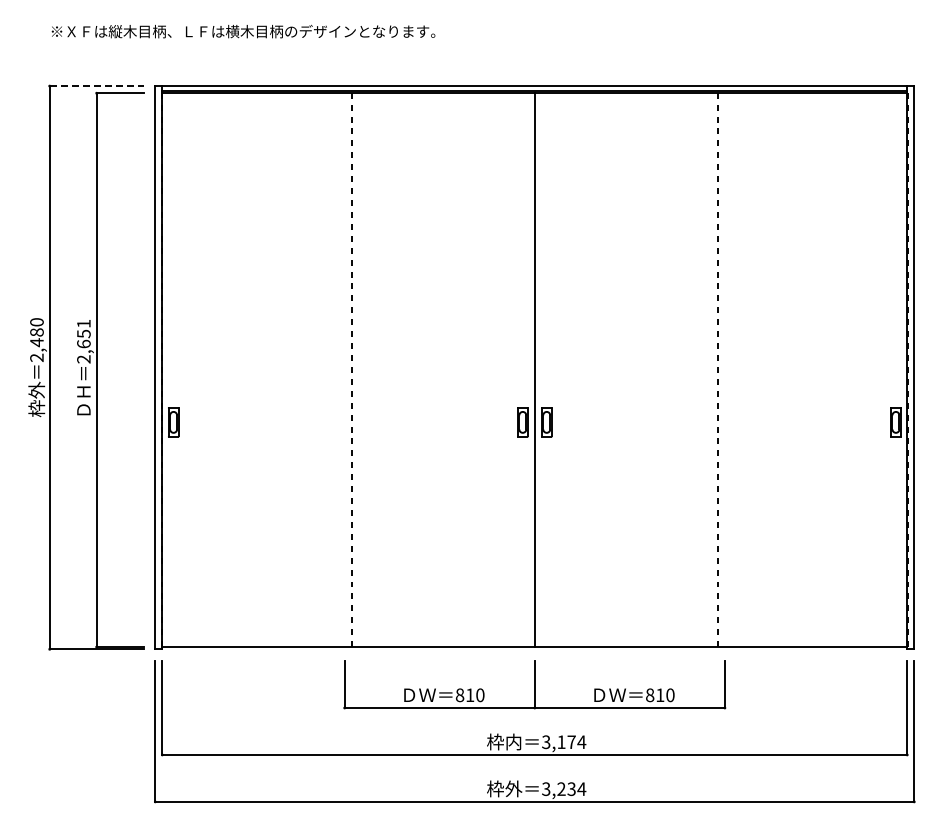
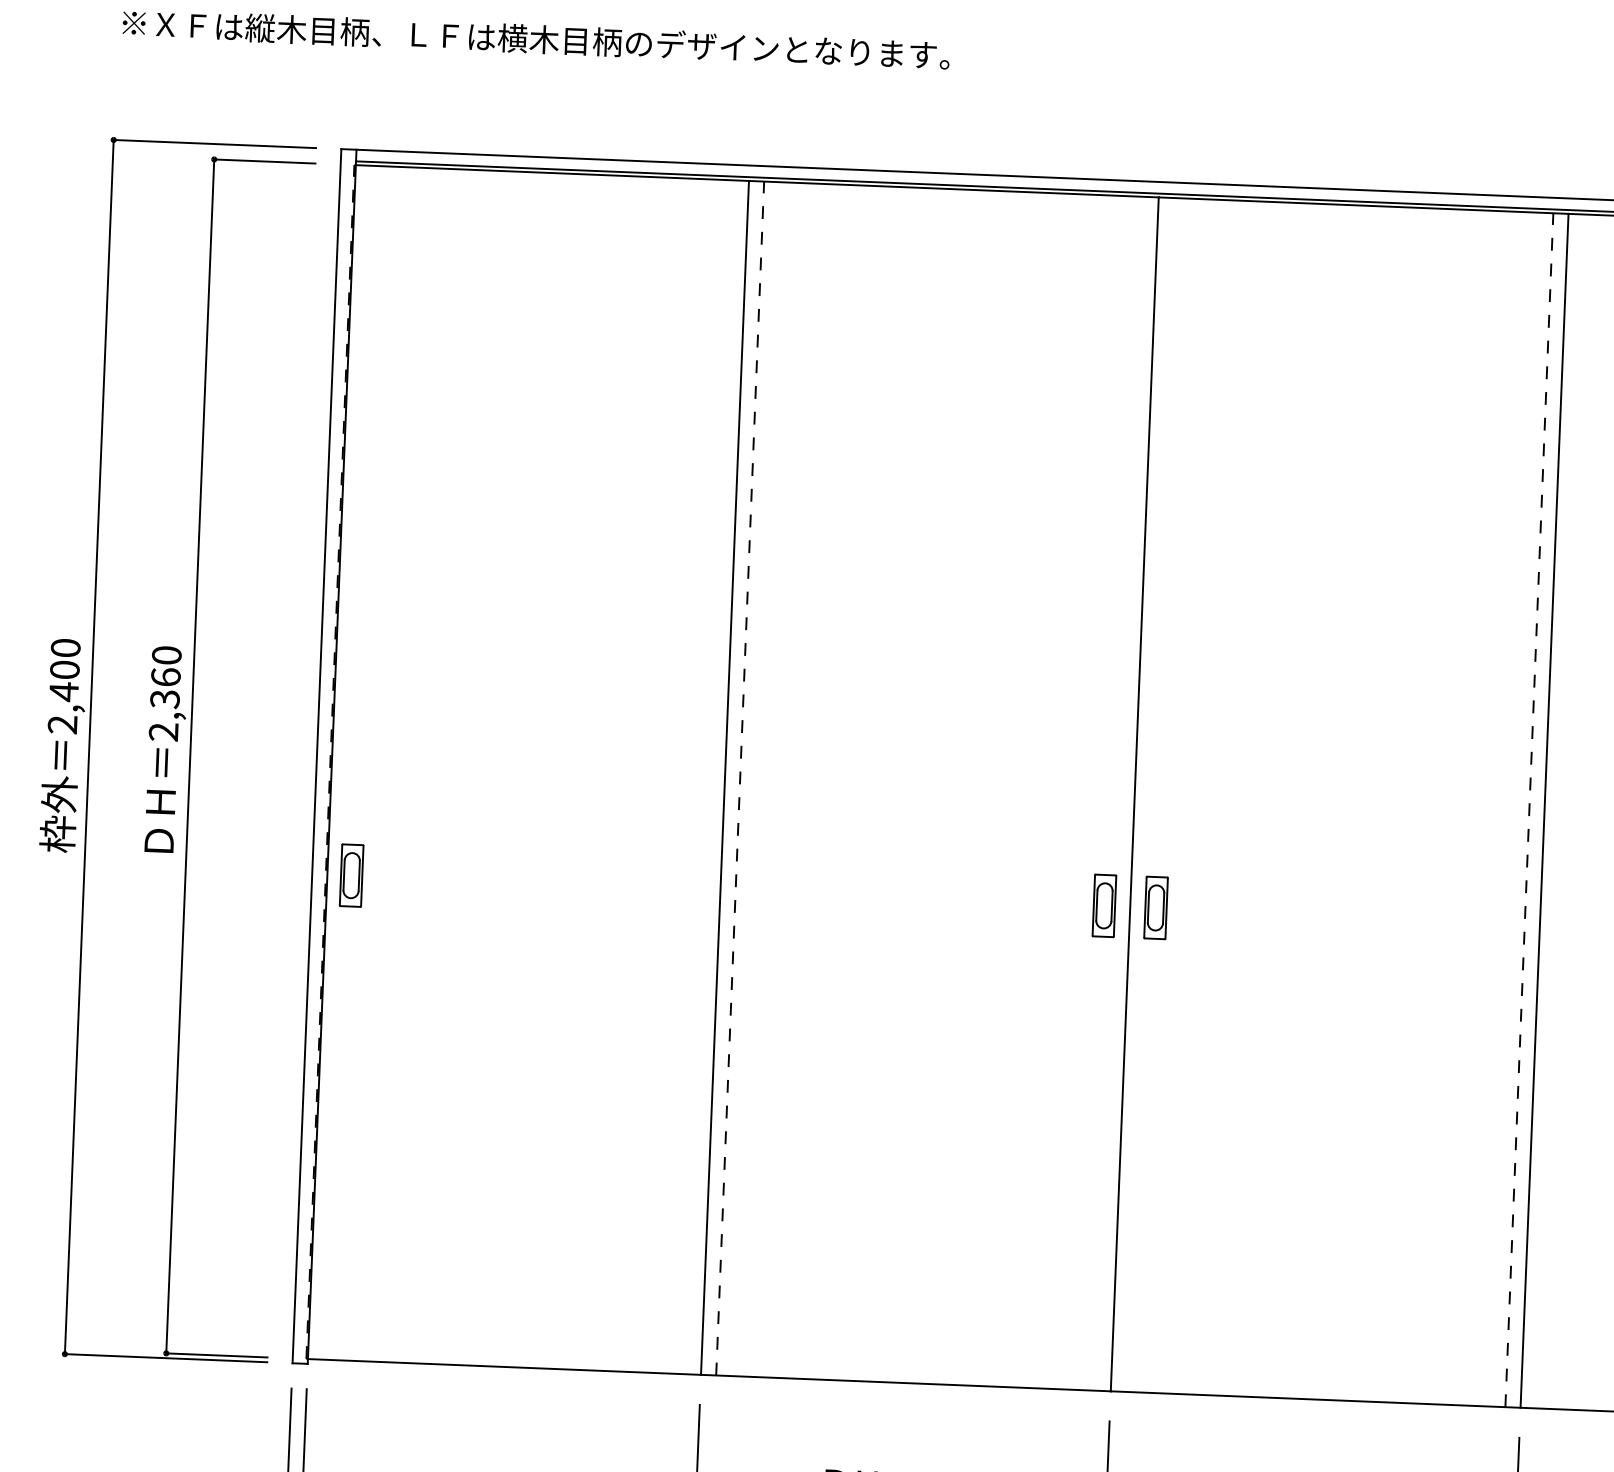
line: (96, 86) -> (214, 144), dashed -> solid
text: (36, 332) -> (63, 670), 2,480 -> 2,400
text: (83, 333) -> (165, 676), 2,651 -> 2,360
line: (344, 370) -> (724, 778), added
line: (724, 370) -> (1543, 811), added

